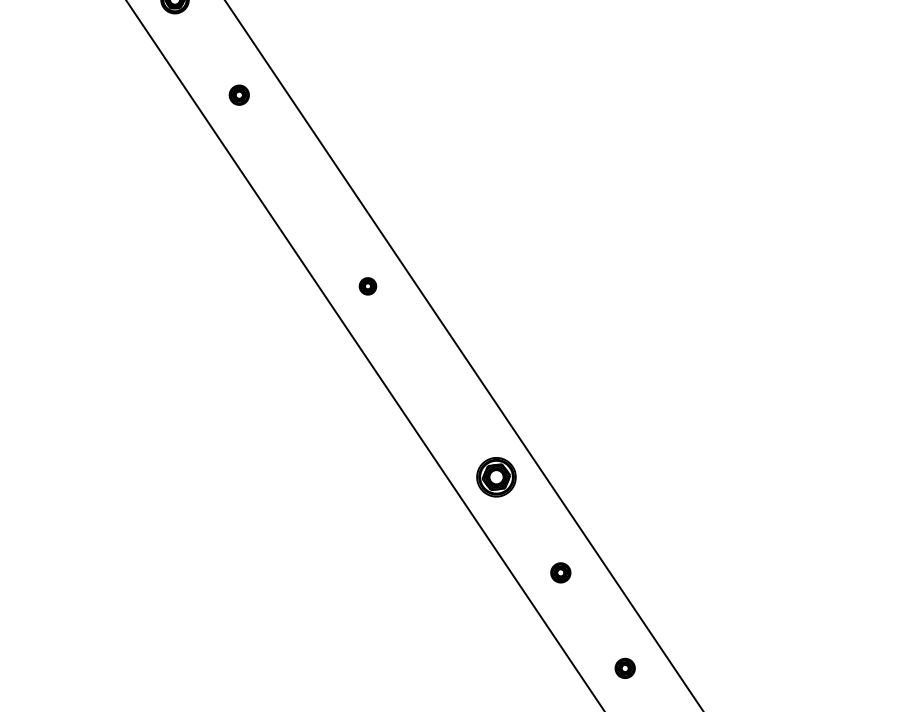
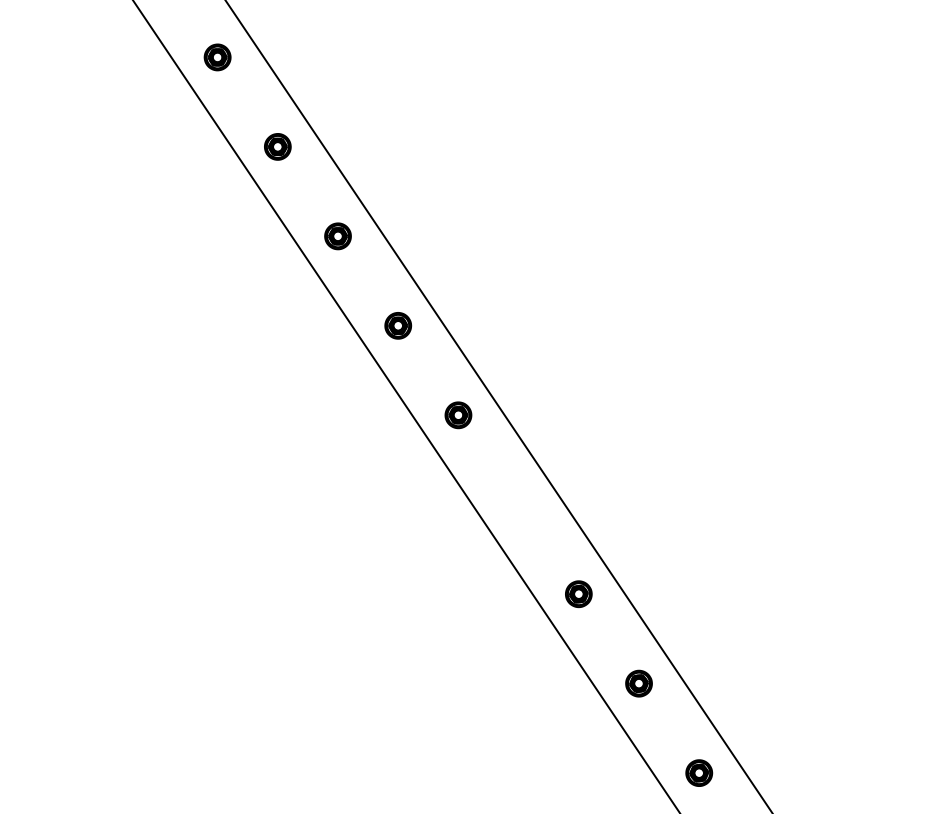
part: (238, 95) -> (337, 236), size x1.43
part: (303, 190) -> (398, 325), added
part: (368, 286) -> (458, 415), size x1.67
part: (496, 477) -> (578, 594), size x0.71
part: (560, 572) -> (638, 683), size x1.43
part: (625, 667) -> (699, 772), size x1.43

